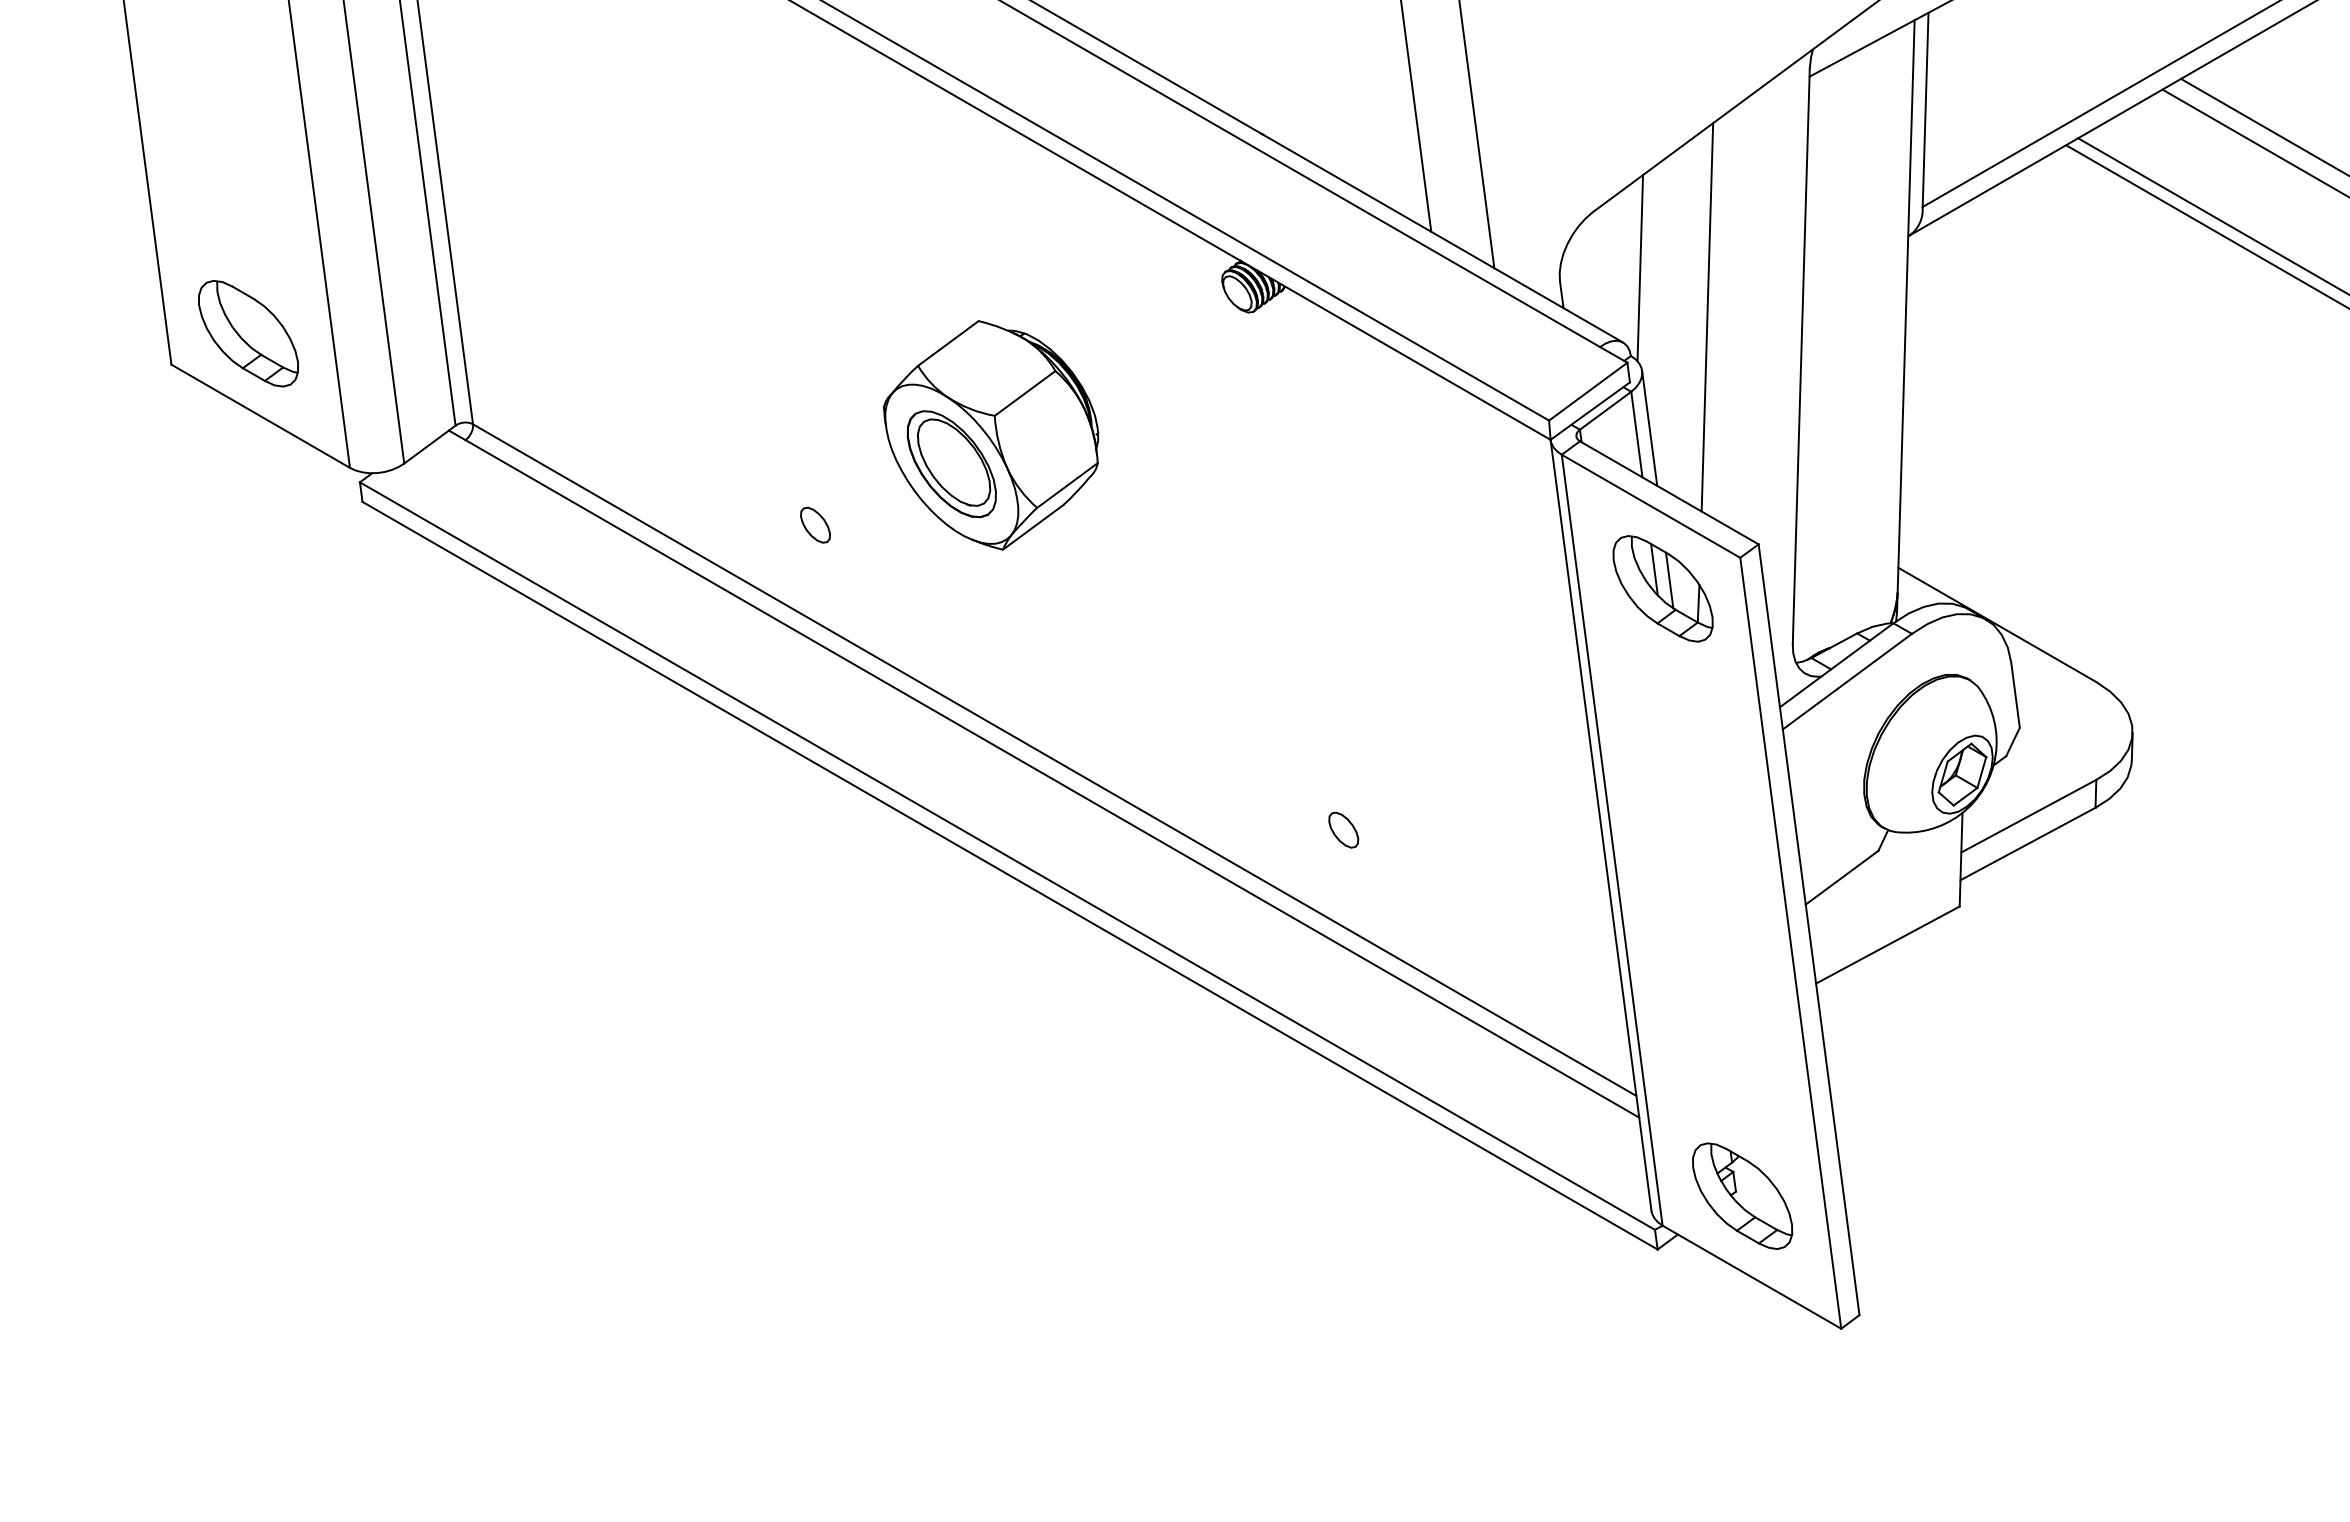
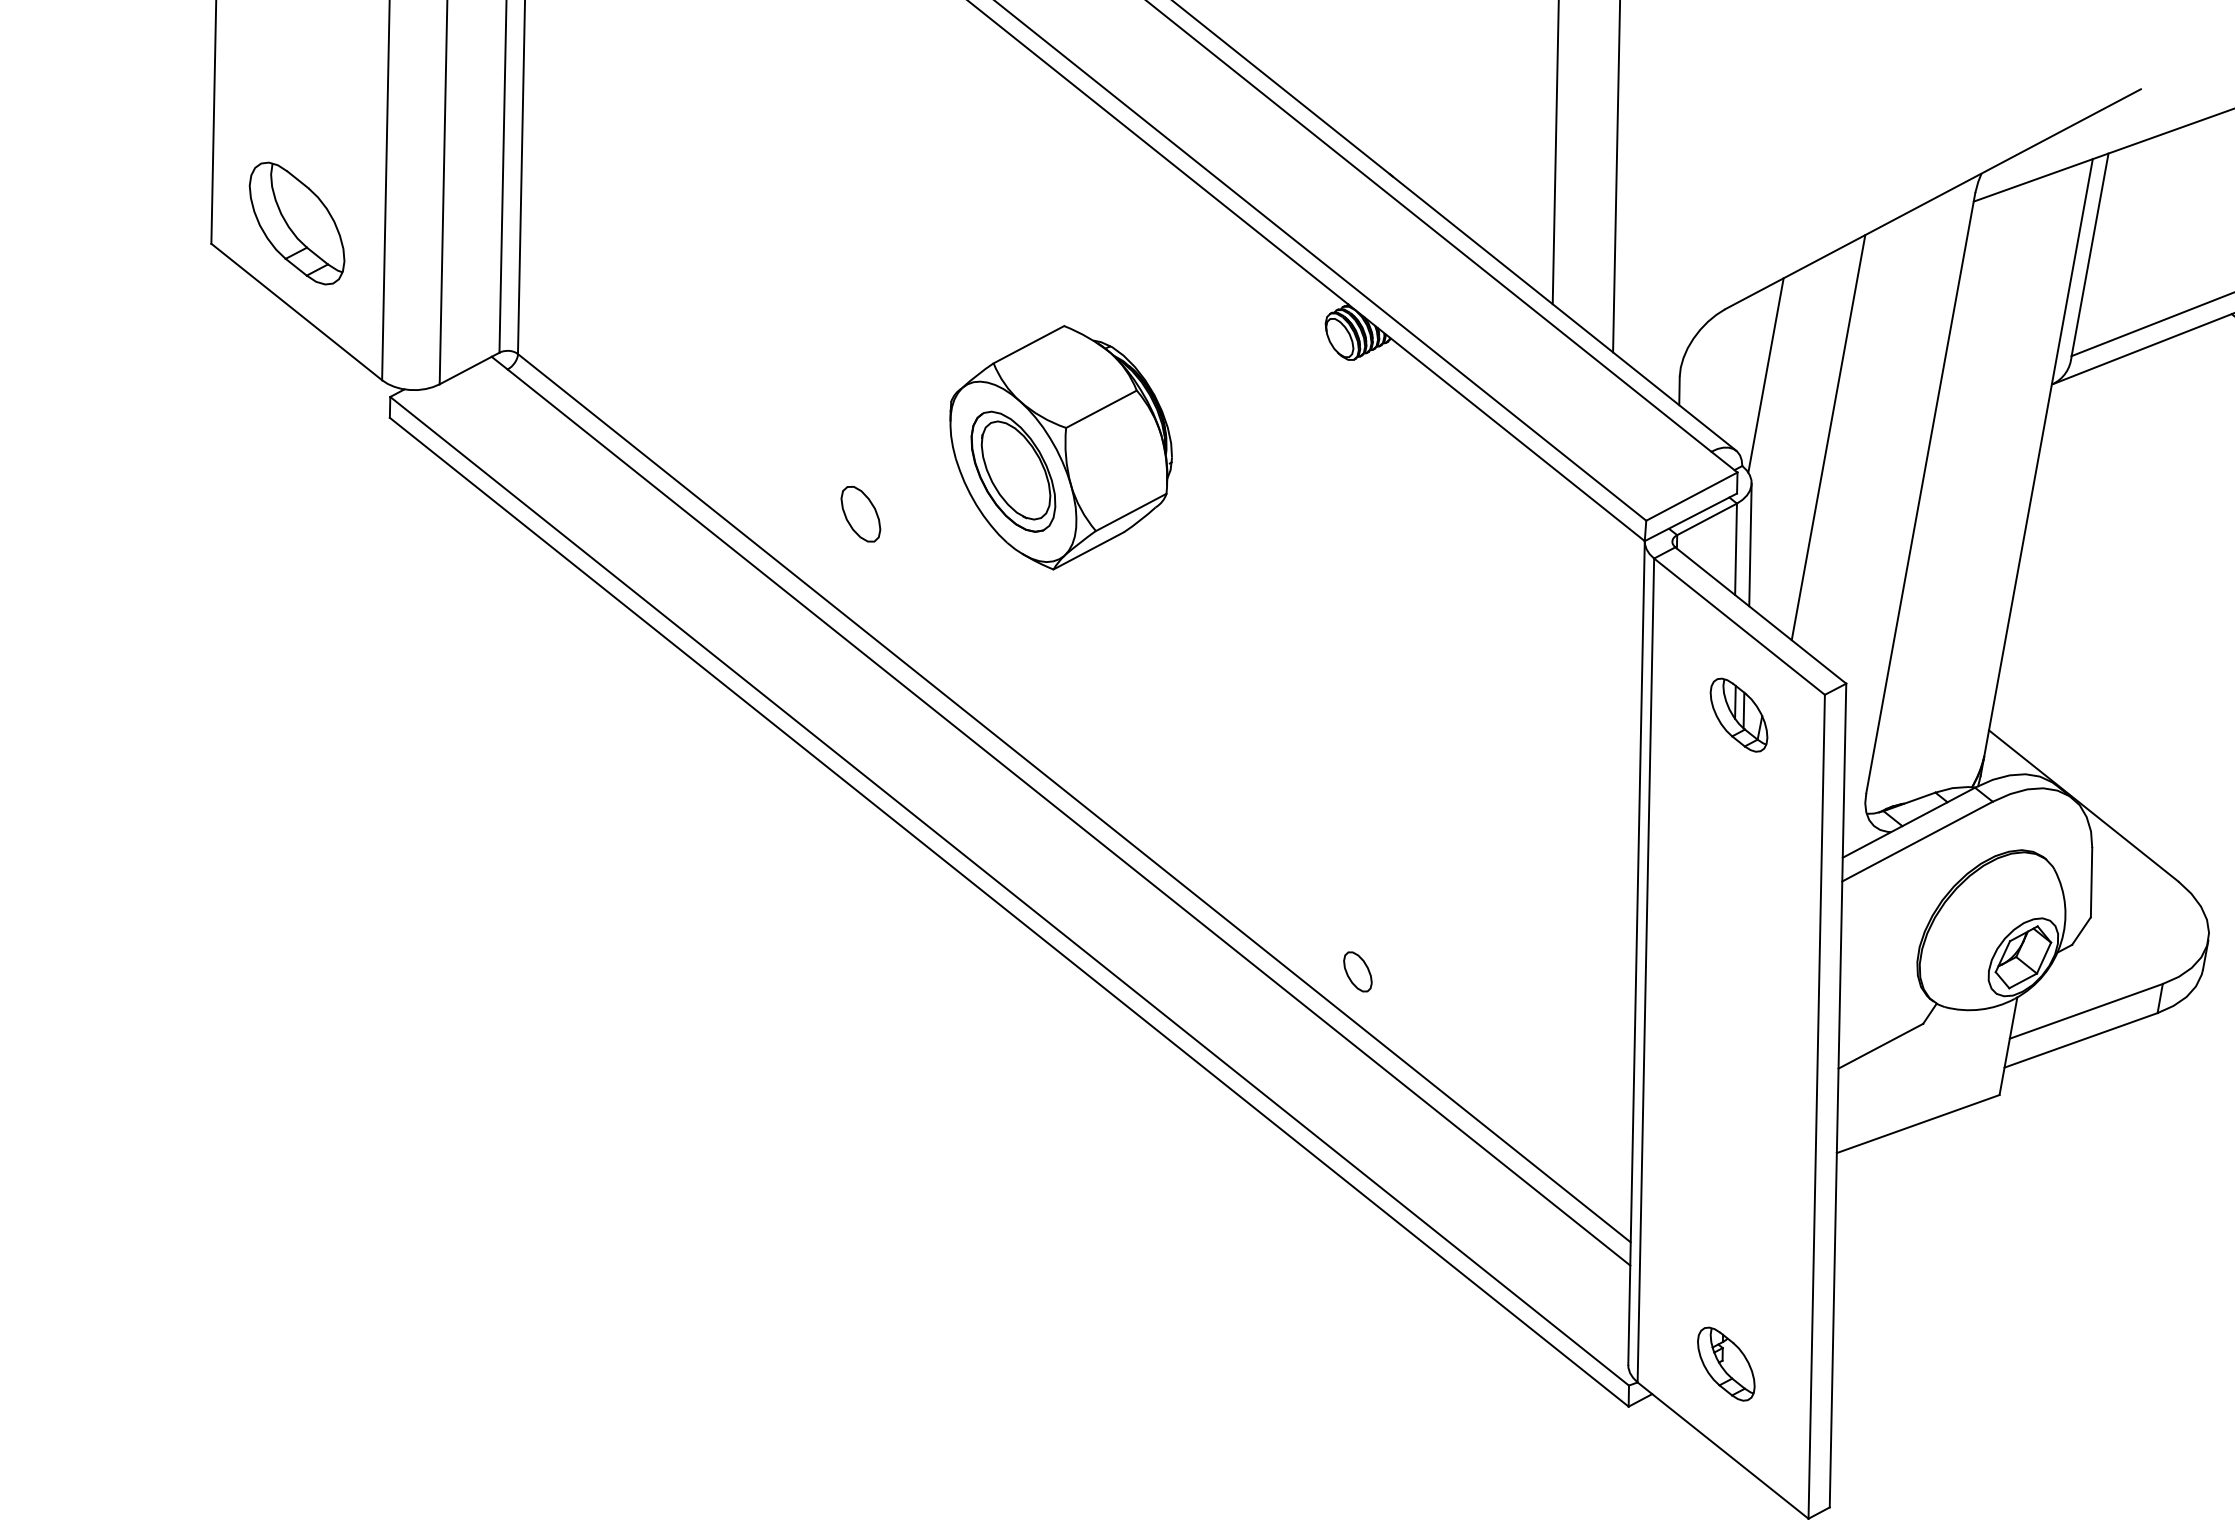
part: (815, 524) -> (861, 513), size x1.4
part: (1662, 588) -> (1738, 714), size x0.6
part: (1343, 829) -> (1357, 971), moved
part: (1742, 1195) -> (1726, 1363), size x0.6

